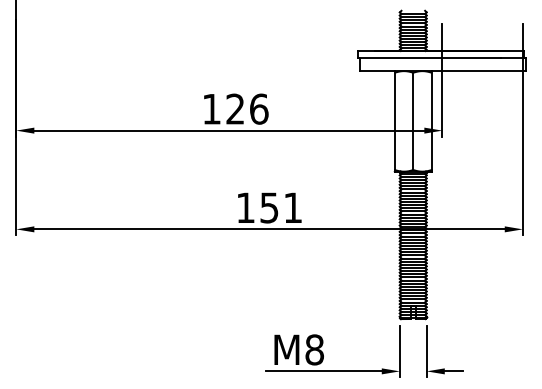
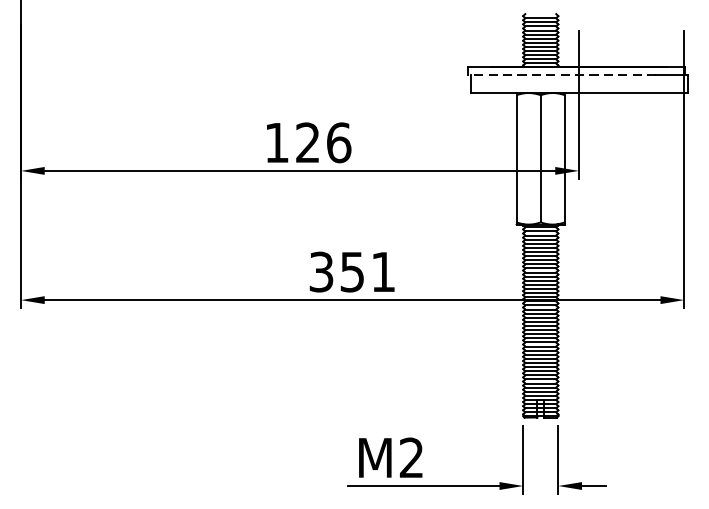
line: (429, 57) -> (561, 75), solid -> dashed
text: (245, 207) -> (321, 271), 151 -> 351
text: (314, 349) -> (411, 457), M8 -> M2

